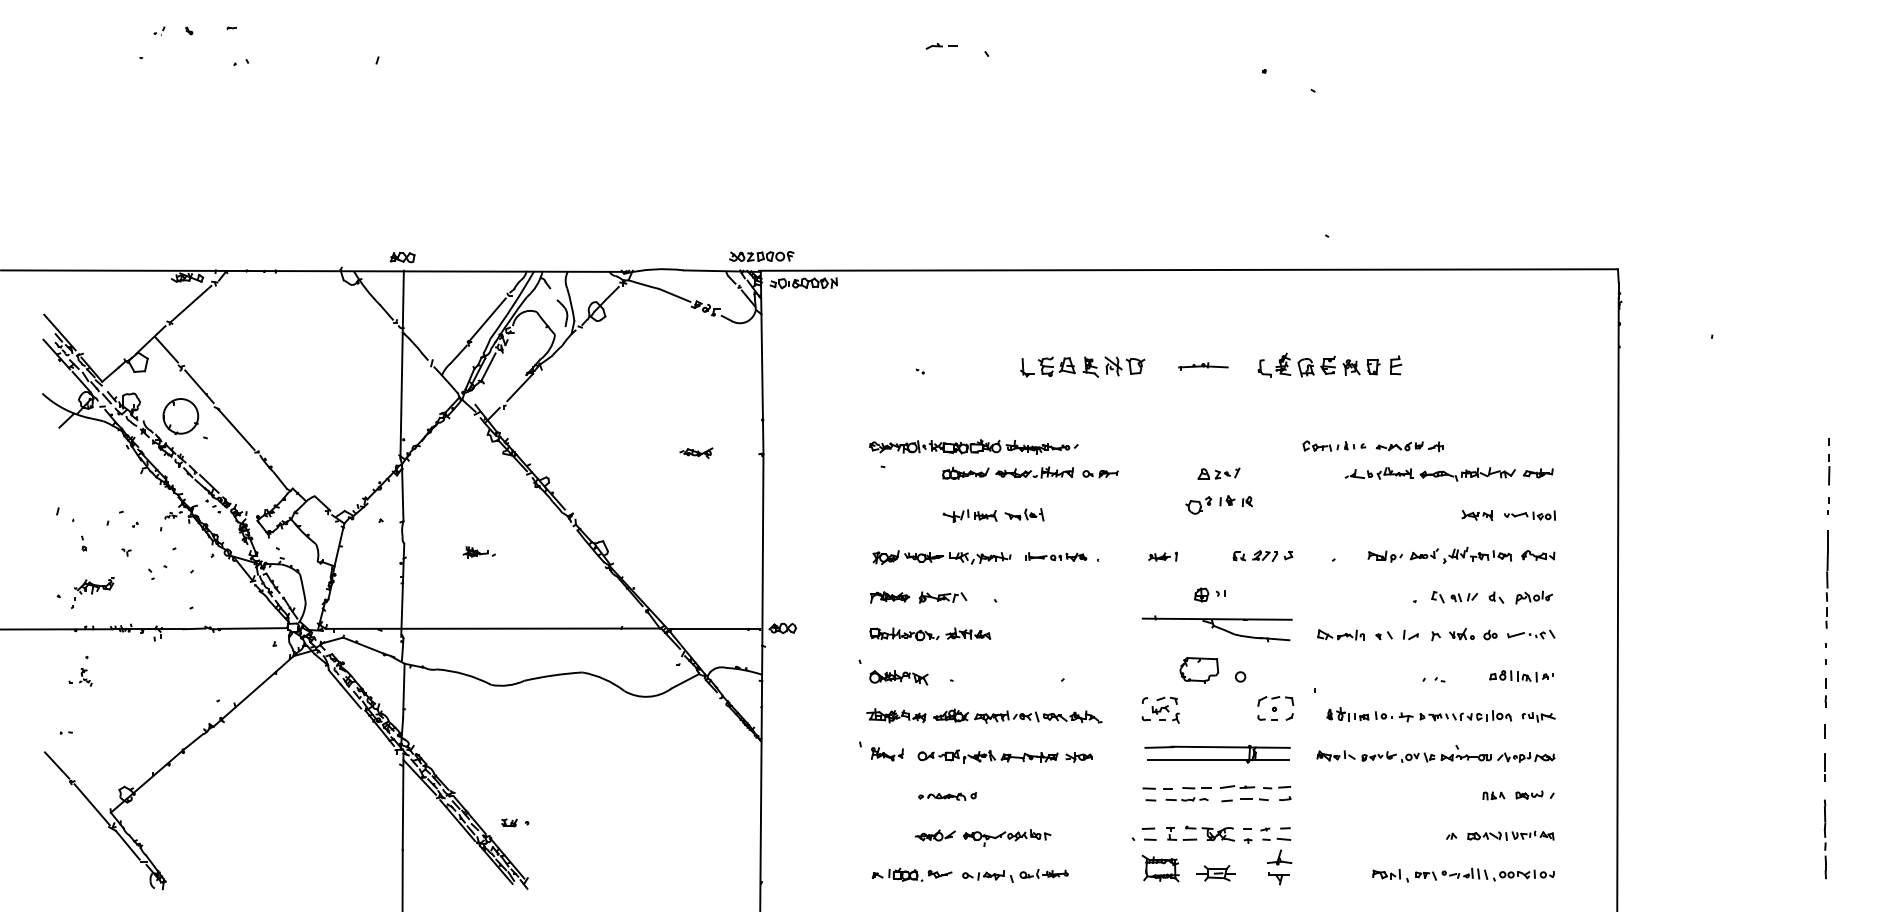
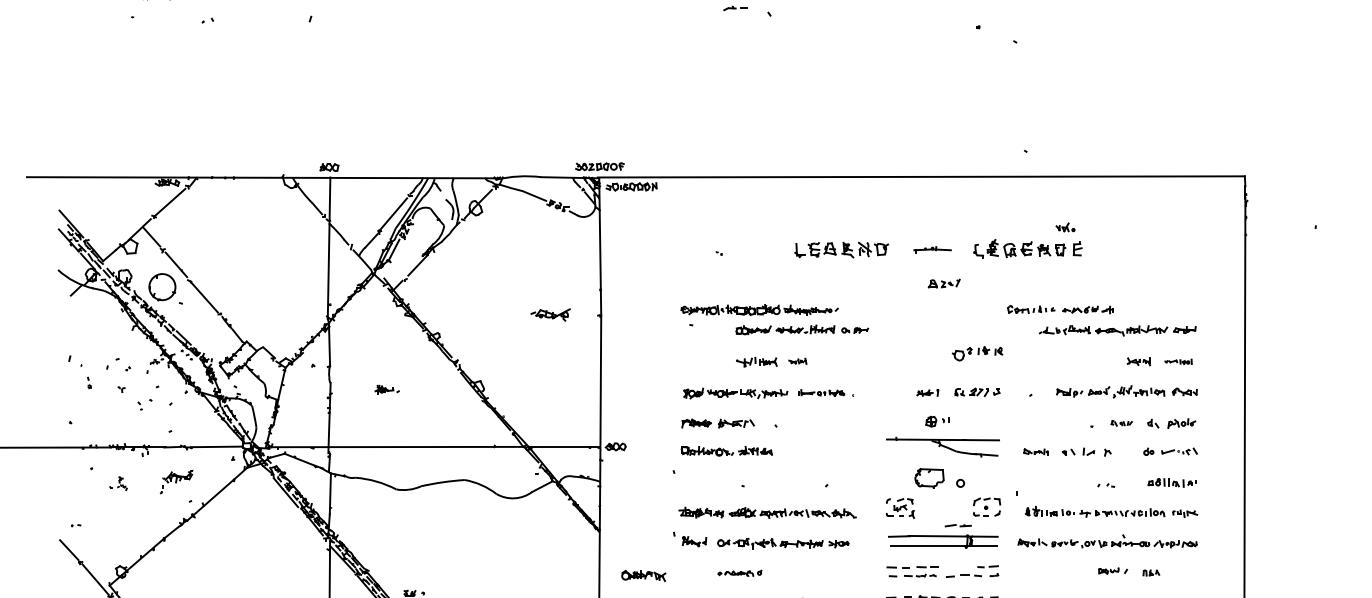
part: (696, 452) -> (550, 314), size x1.6
part: (1218, 473) -> (943, 283), moved
part: (1219, 504) -> (977, 353), moved
part: (1024, 514) -> (797, 361), size x0.6
part: (1529, 515) -> (1178, 361), size x0.7
part: (1162, 556) -> (927, 392), moved
part: (92, 593) -> (176, 482), moved
part: (1454, 597) -> (1121, 423), size x0.6
part: (1461, 633) -> (1065, 226), moved
part: (1340, 634) -> (1035, 451), size x0.7
part: (80, 677) -> (118, 483), moved
part: (898, 677) -> (643, 575), moved
part: (1237, 786) -> (958, 525), moved
part: (1534, 794) -> (1112, 570), moved

